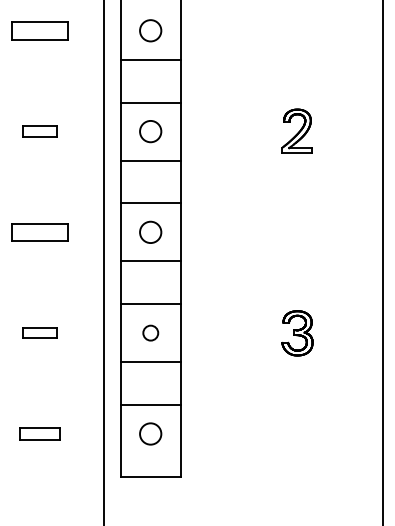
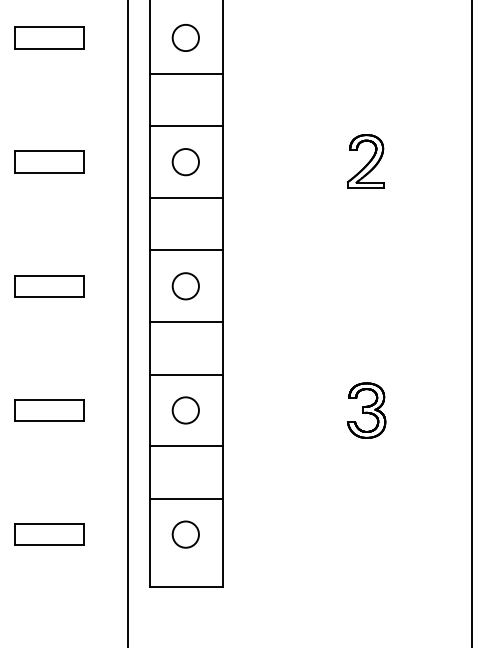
part: (39, 131) -> (48, 162), size x1.67
part: (39, 332) -> (48, 409), size x1.67
circle: (150, 332) -> (185, 409), size x1.43
part: (39, 433) -> (48, 534), size x1.43

